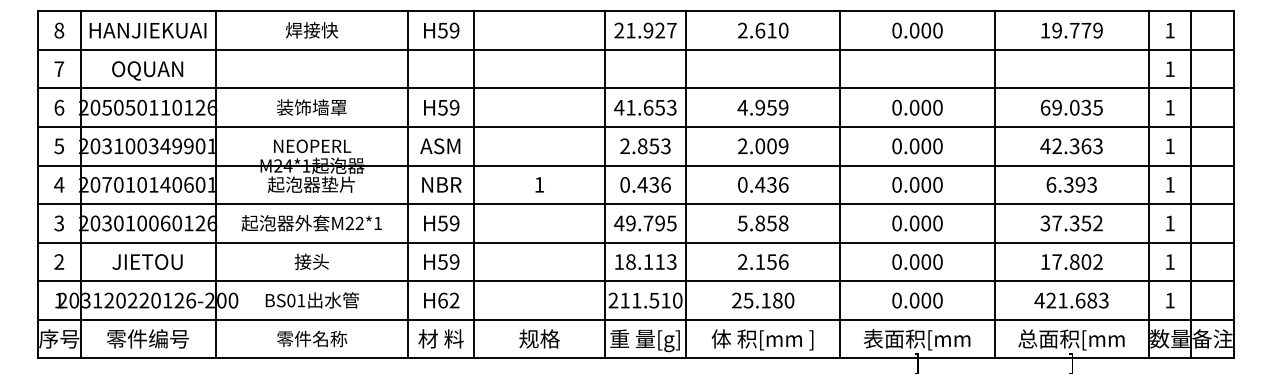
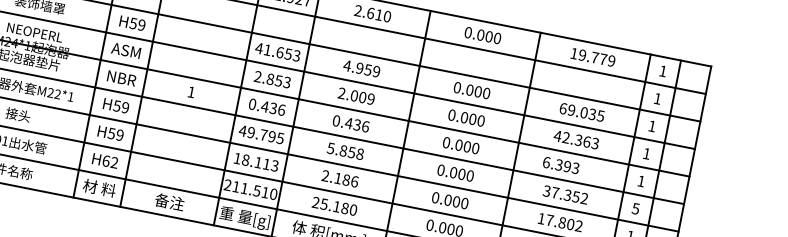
text: (1071, 184) -> (561, 165), moved
text: (1169, 223) -> (635, 208), 1 -> 5
text: (771, 261) -> (346, 179), 2.156 -> 2.186
text: (539, 338) -> (169, 201), 规格 -> 备注

